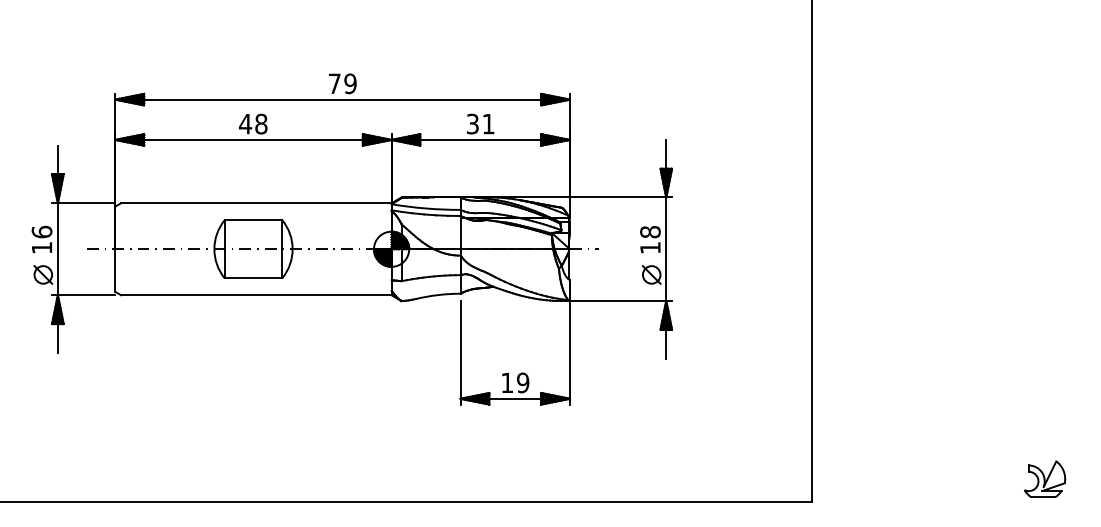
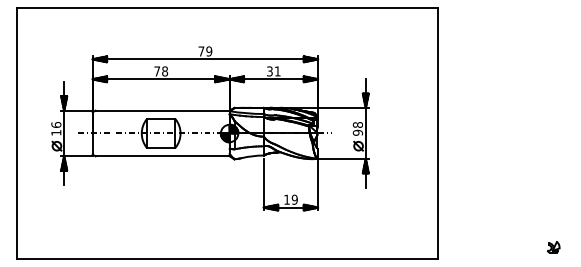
text: (246, 124) -> (157, 71), 48 -> 78
text: (649, 247) -> (357, 132), 18 -> 98
part: (1044, 477) -> (553, 246), size x0.6

